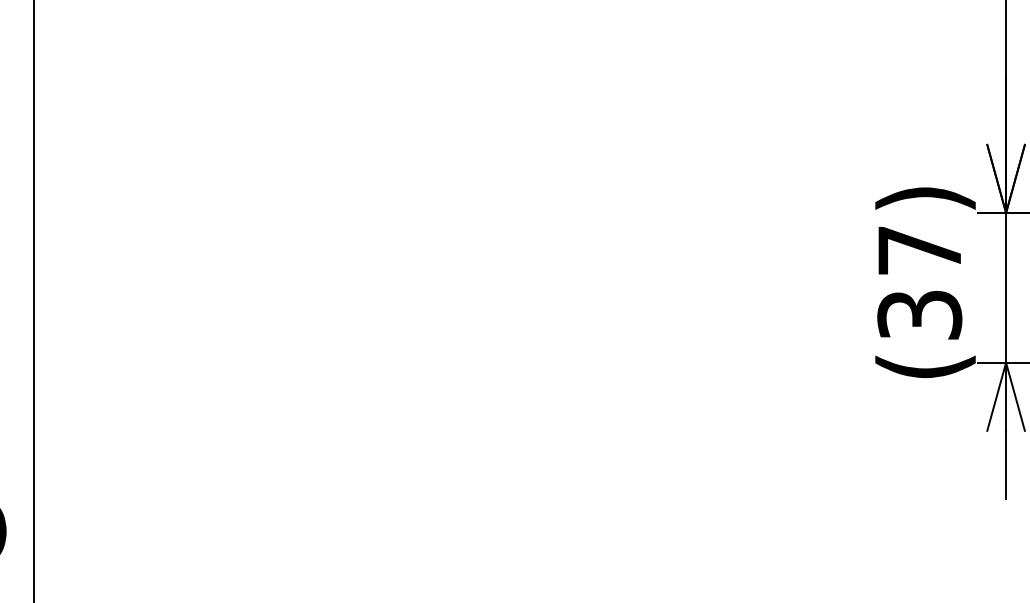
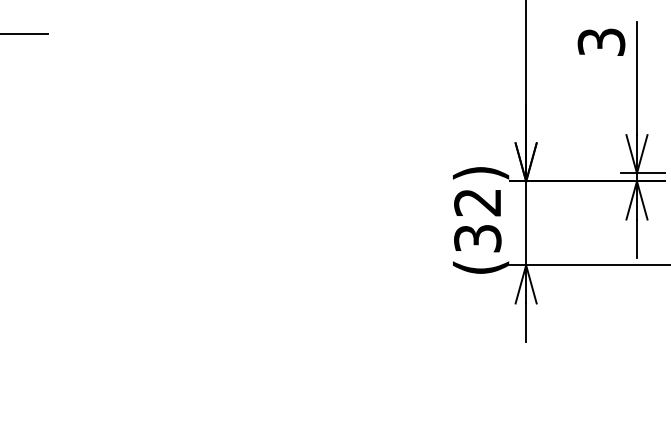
text: (919, 250) -> (477, 202), (37) -> (32)

